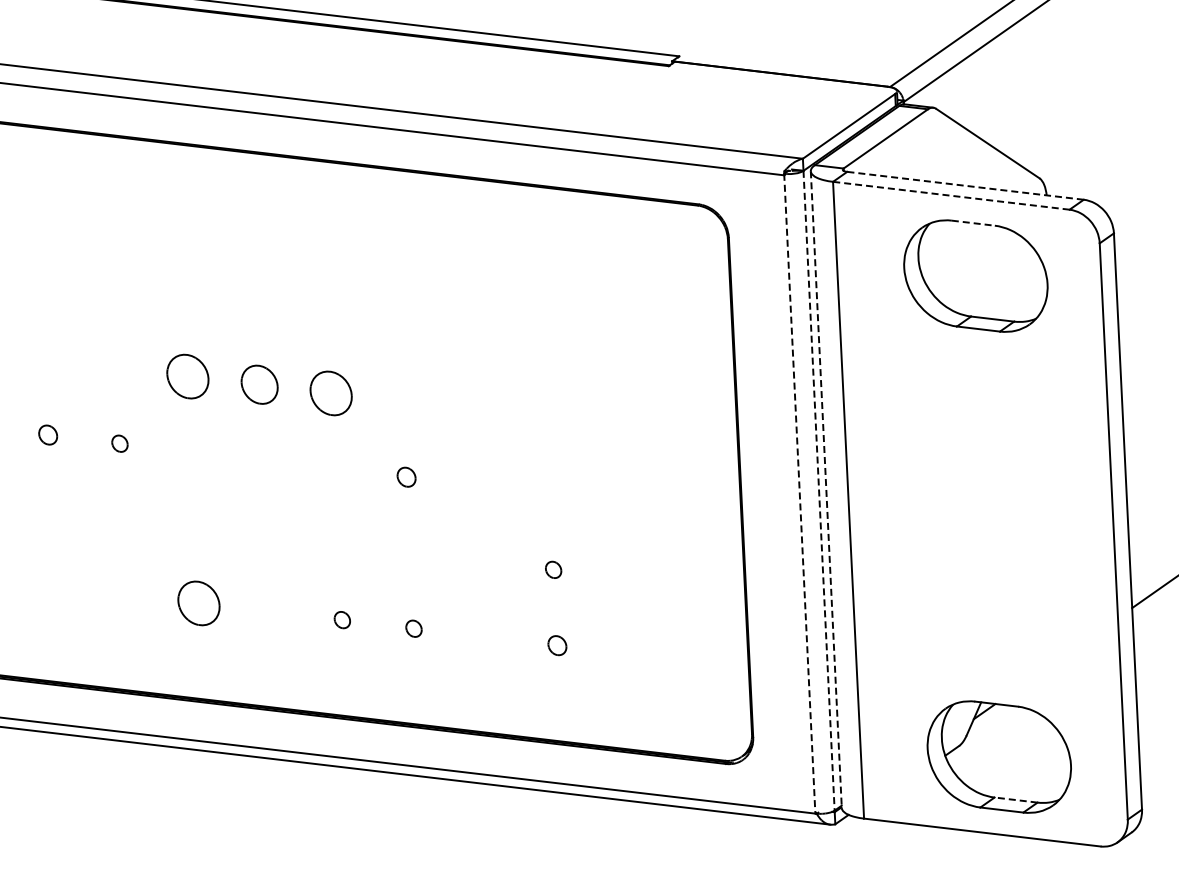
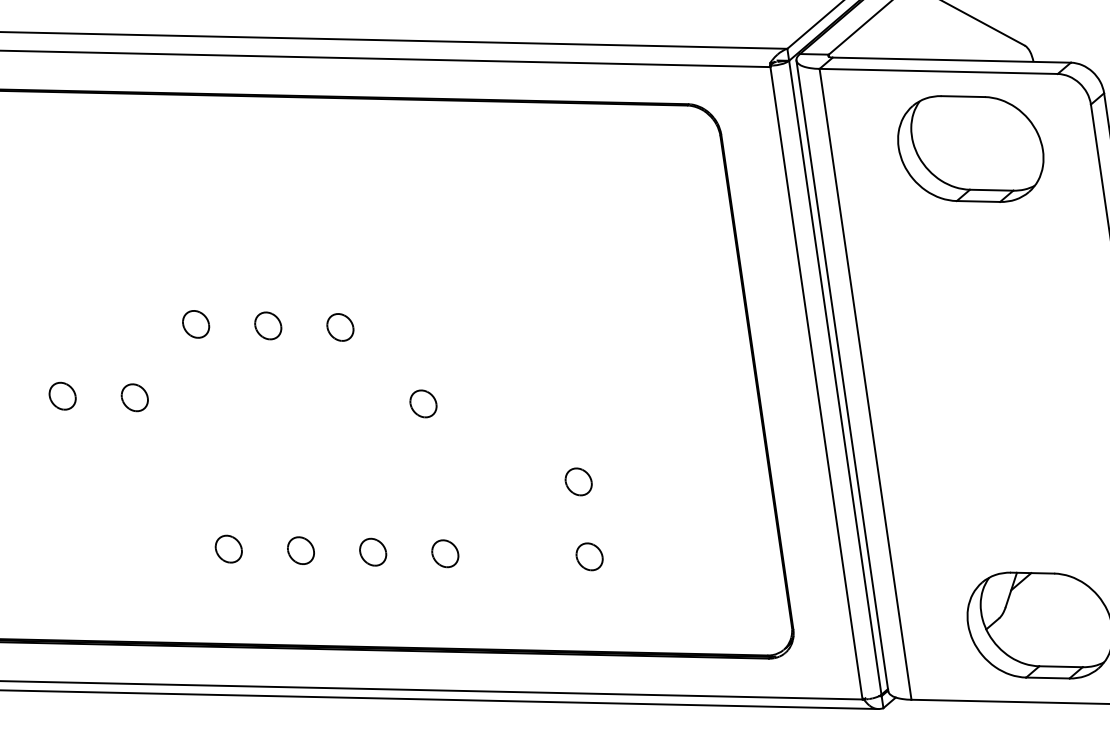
line: (965, 185) -> (951, 59), dashed -> solid
line: (950, 195) -> (937, 71), dashed -> solid
line: (973, 223) -> (963, 96), dashed -> solid
part: (187, 375) -> (195, 323), size x0.62
part: (259, 384) -> (268, 325), size x0.71
part: (331, 392) -> (340, 326), size x0.62
part: (47, 434) -> (61, 395), size x1.43
part: (119, 443) -> (134, 397), size x1.67
part: (406, 476) -> (423, 403), size x1.43
line: (826, 489) -> (842, 375), dashed -> solid
line: (819, 491) -> (835, 378), dashed -> solid
line: (799, 494) -> (816, 383), dashed -> solid
part: (553, 569) -> (578, 481), size x1.67
part: (198, 602) -> (228, 548), size x0.62
part: (270, 611) -> (300, 550), added
part: (342, 619) -> (373, 551), size x1.67
part: (413, 628) -> (444, 553), size x1.67
part: (557, 645) -> (589, 556), size x1.43
line: (1016, 800) -> (1061, 667), dashed -> solid

